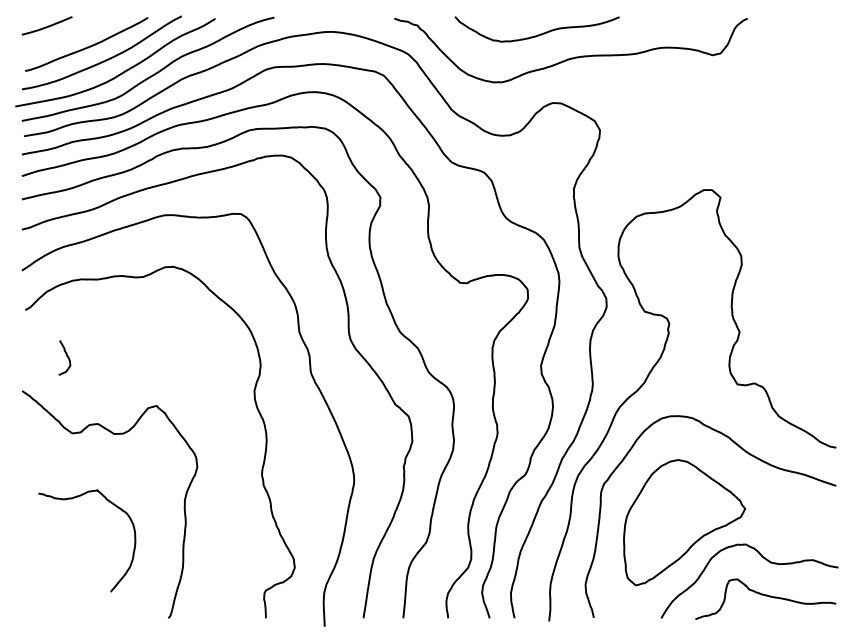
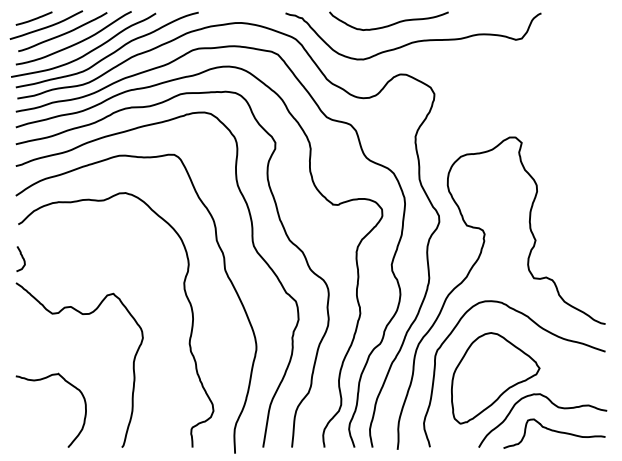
curve: (64, 36) -> (46, 26), added
curve: (66, 358) -> (22, 259), moved
curve: (73, 499) -> (41, 380), moved

